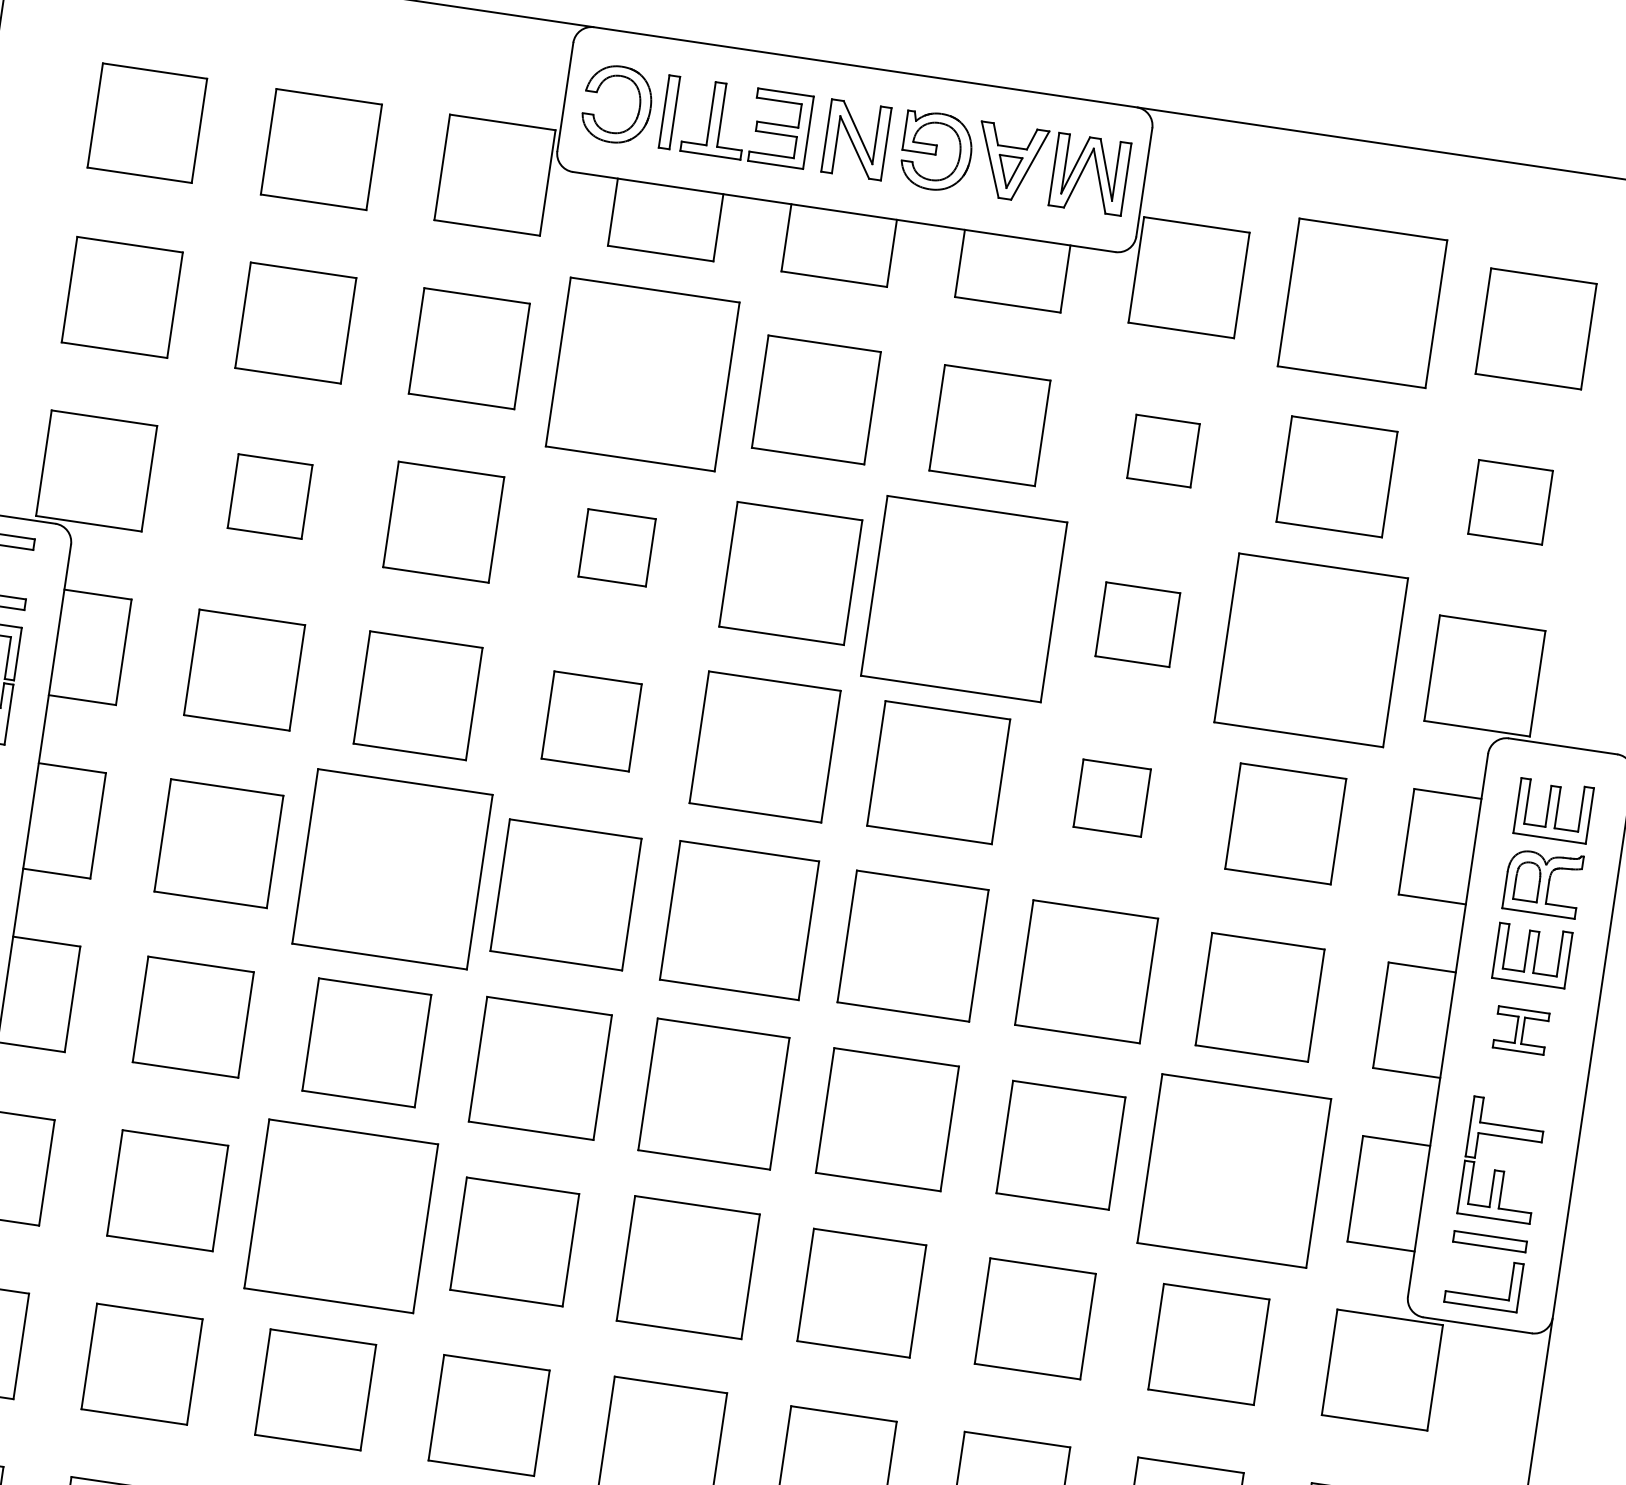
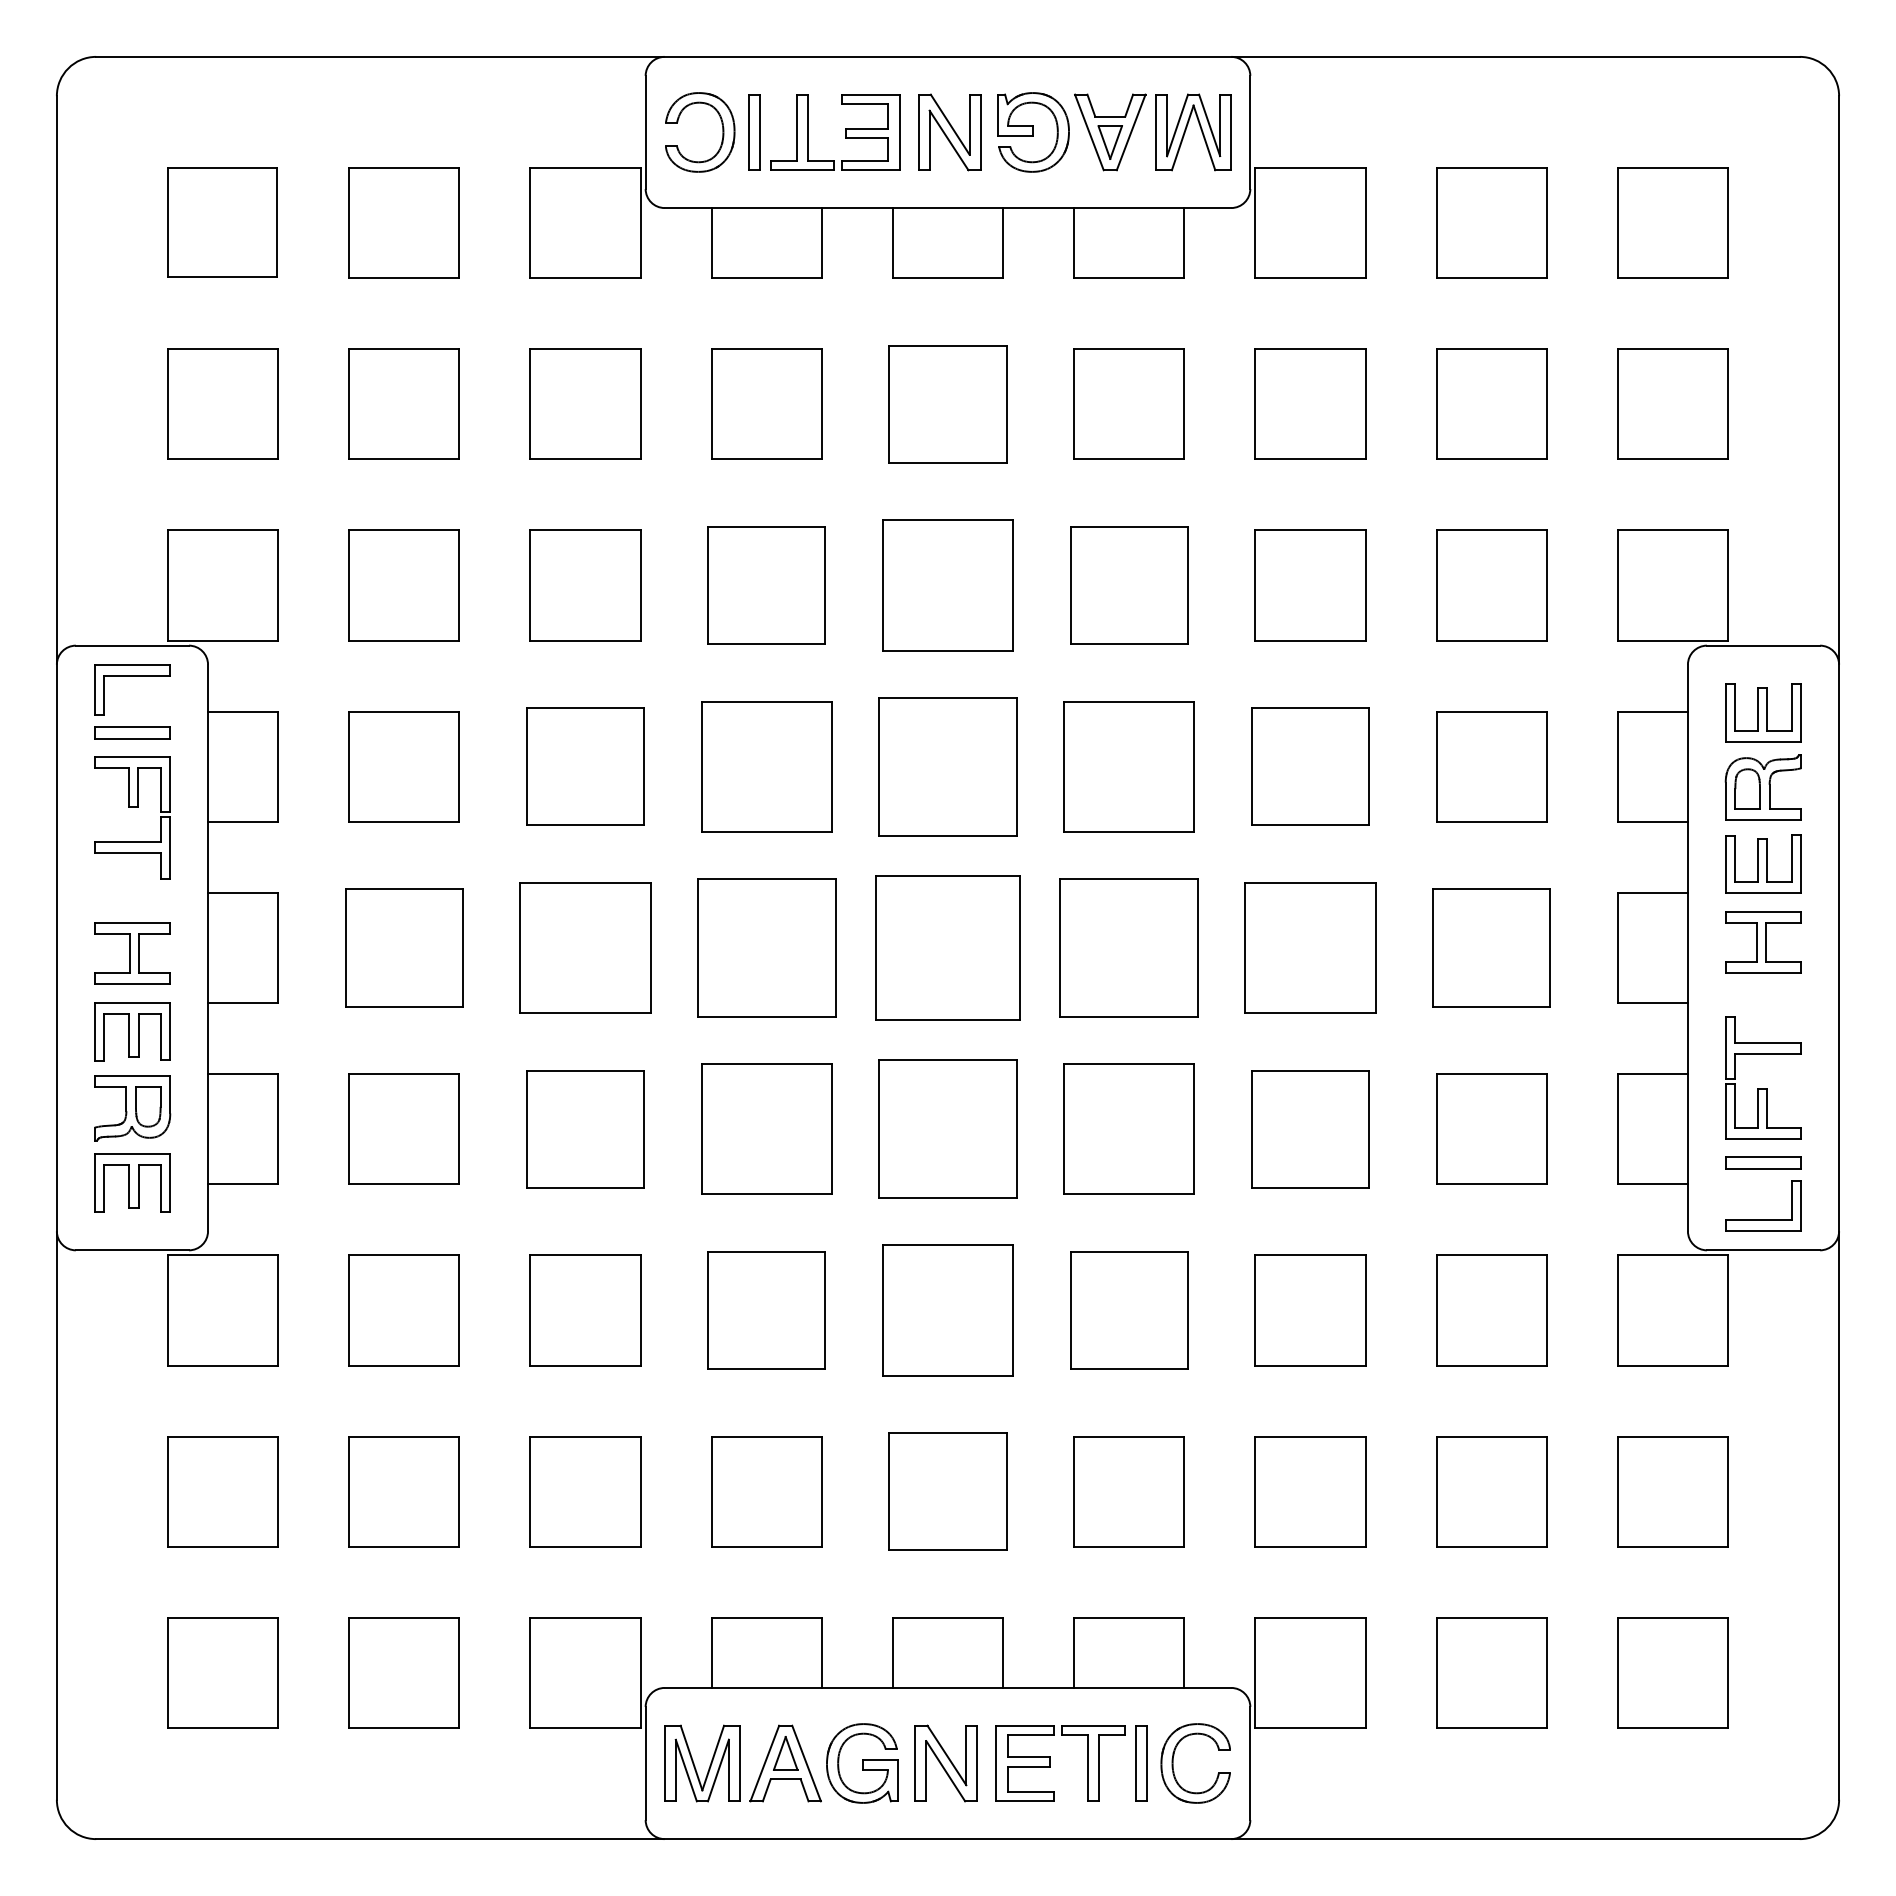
part: (1362, 302) -> (1491, 222), size x0.71
part: (642, 373) -> (766, 403), size x0.62
part: (1163, 450) -> (1310, 403), size x1.67
part: (269, 496) -> (403, 585), size x1.43
part: (1510, 501) -> (1672, 403), size x1.43
part: (617, 547) -> (766, 585), size x1.67
part: (964, 599) -> (1129, 585), size x0.62
part: (1137, 624) -> (1310, 585), size x1.43
part: (1311, 650) -> (1491, 585), size x0.62
part: (591, 721) -> (766, 766), size x1.43
part: (1112, 798) -> (1310, 766), size x1.67
part: (392, 868) -> (585, 947), size x0.71
part: (1521, 1030) -> (1763, 942), size x1.43
part: (1234, 1170) -> (1491, 1128), size x0.62
part: (341, 1216) -> (585, 1310), size x0.62

